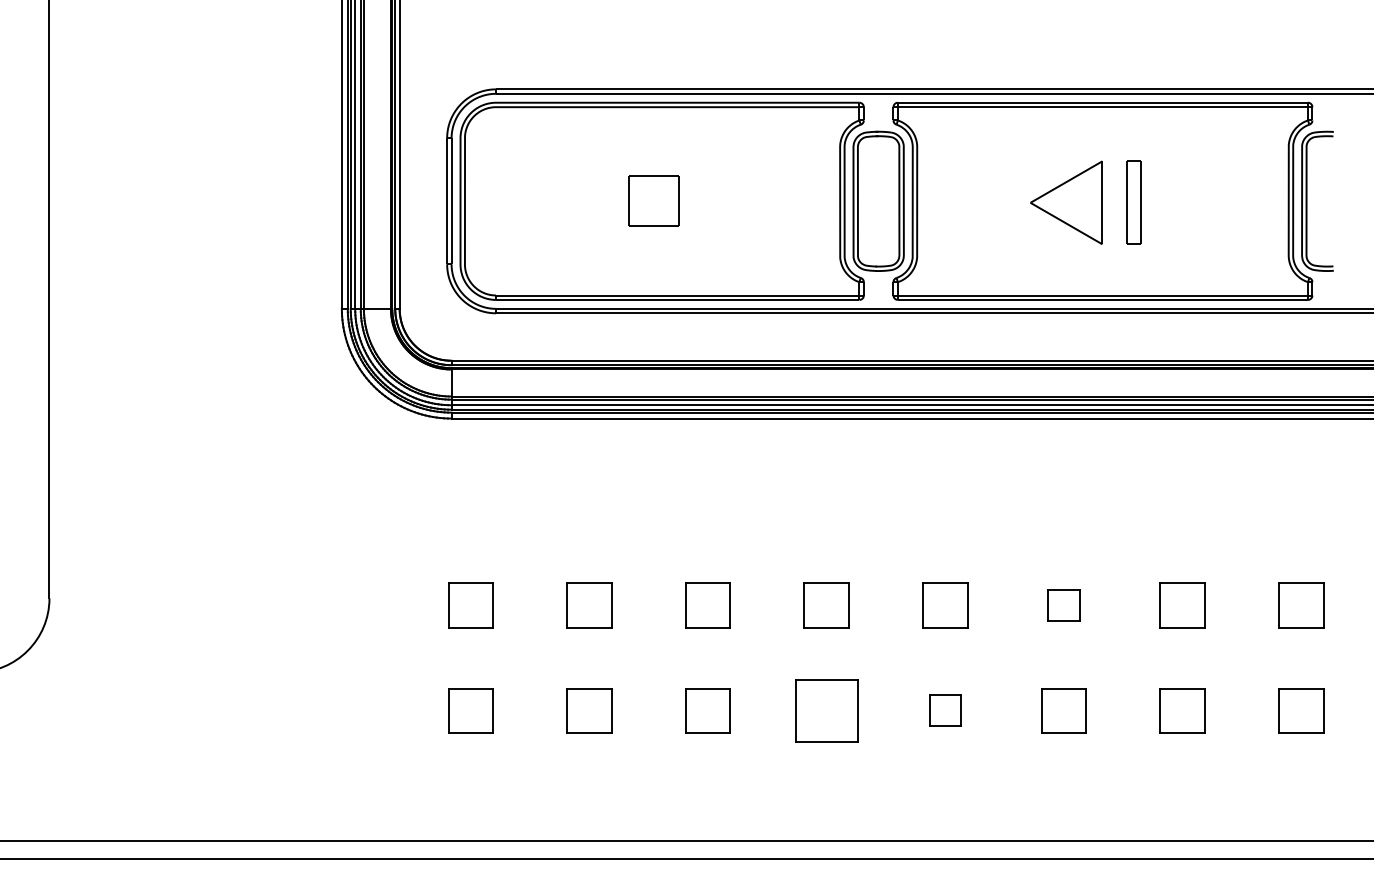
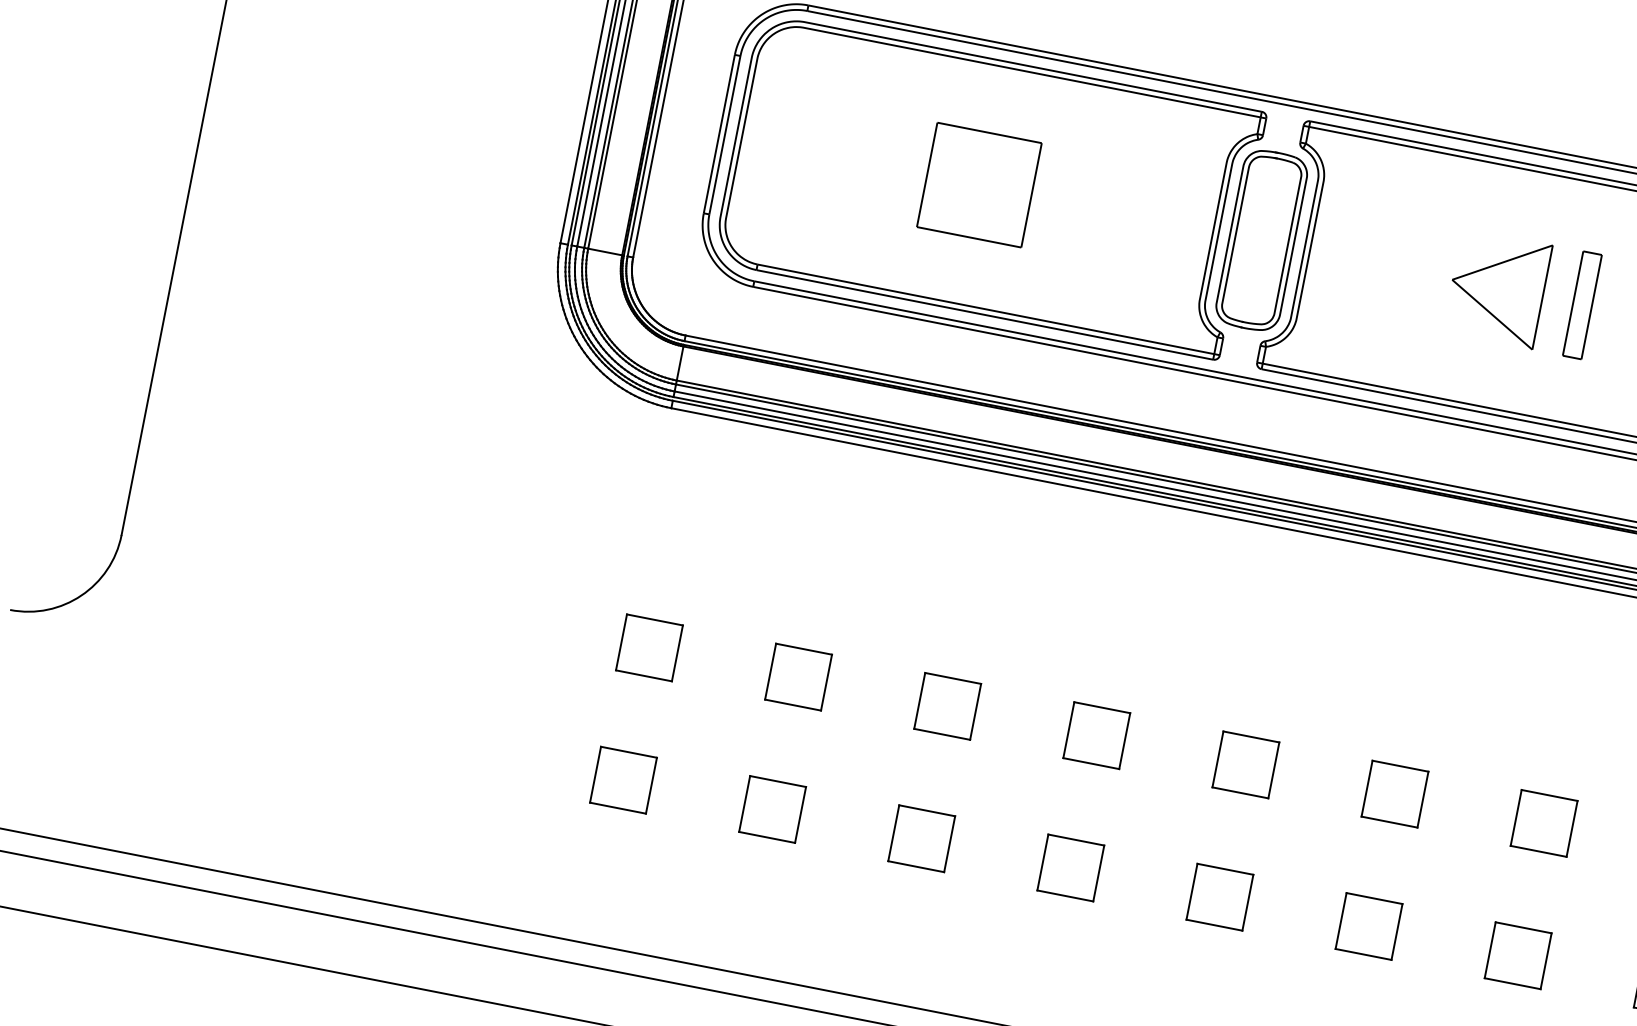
part: (654, 201) -> (979, 185), size x1.67
part: (1063, 605) -> (1394, 794), size x1.43
part: (826, 710) -> (1070, 867), size x0.71
part: (945, 710) -> (1220, 896), size x1.43

